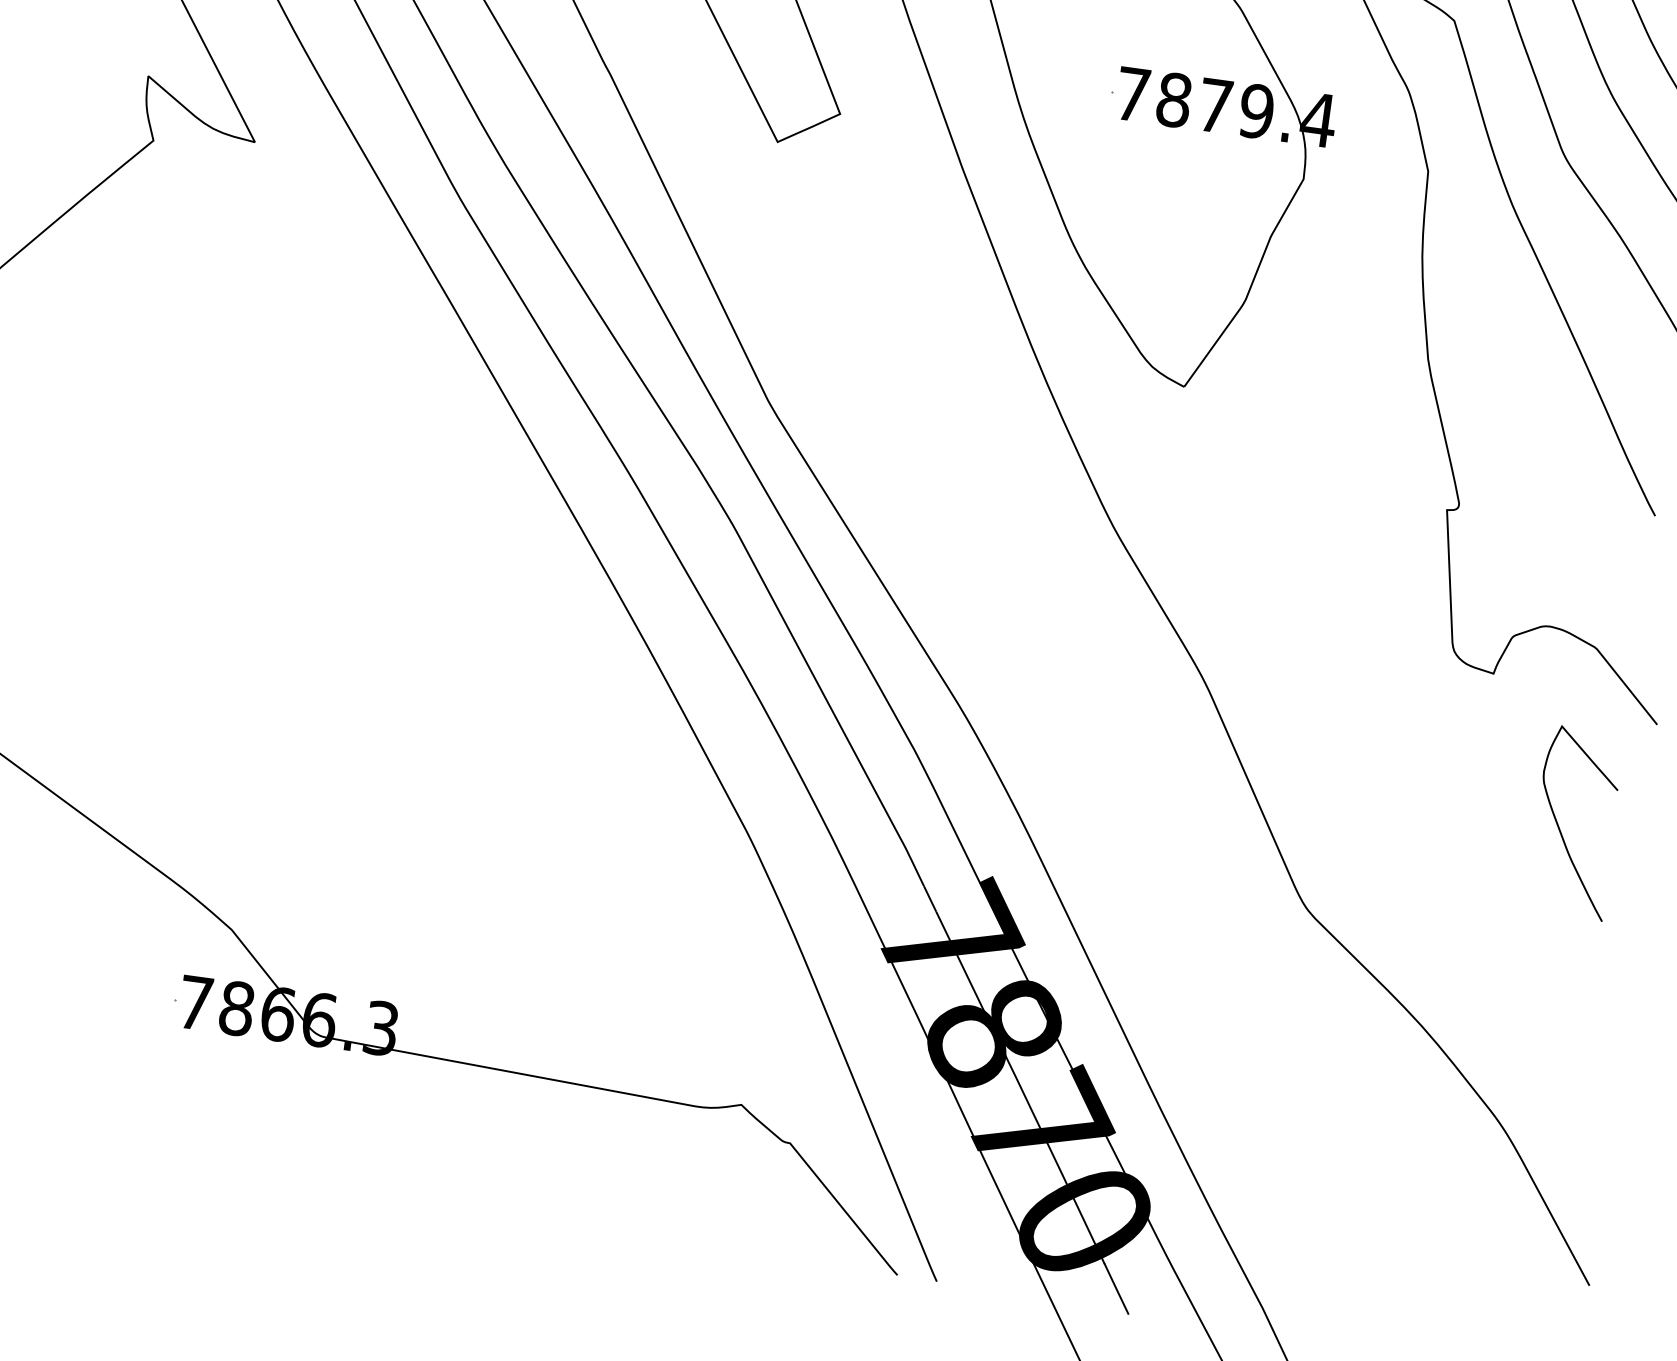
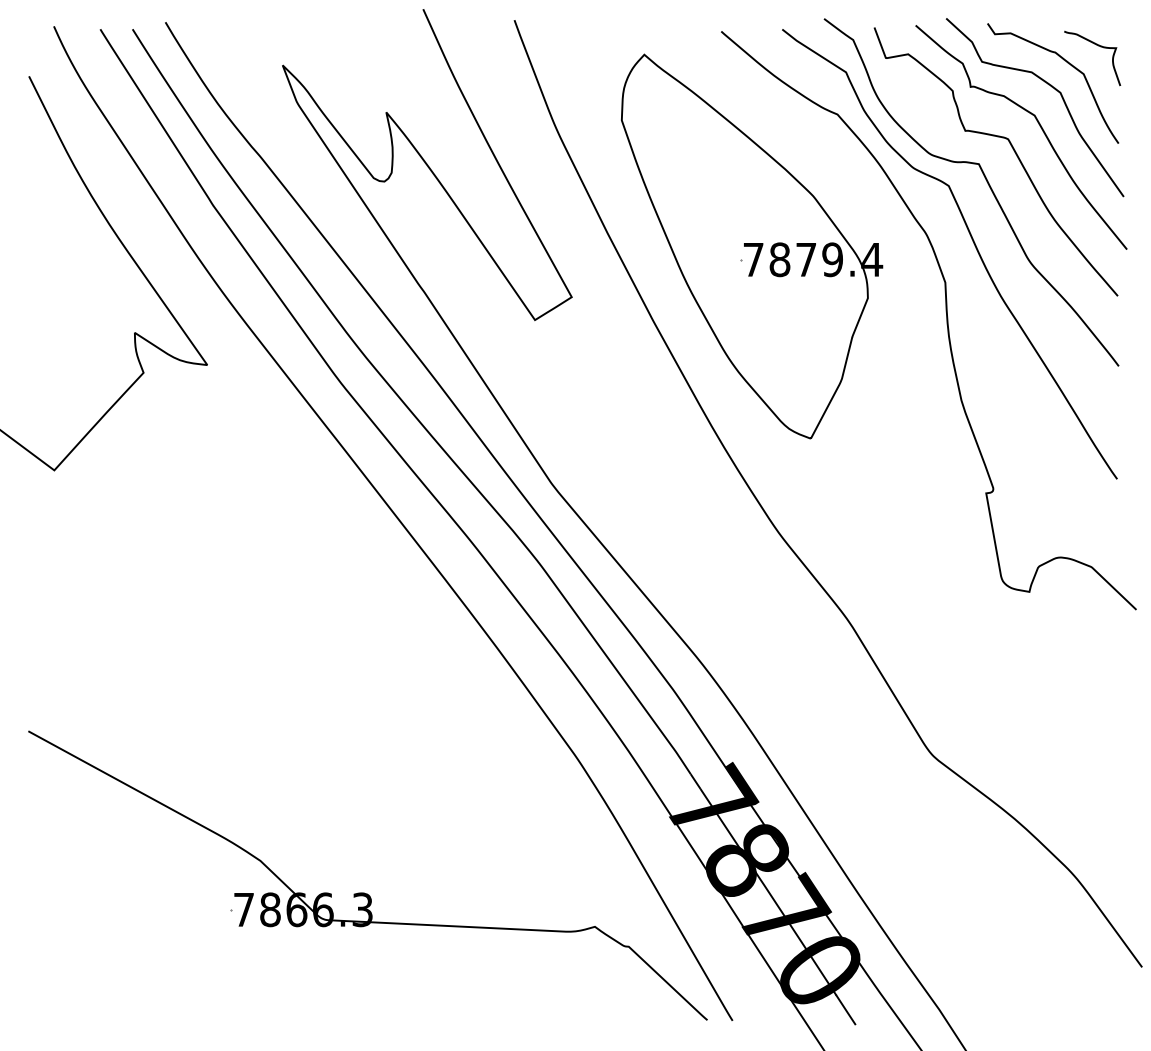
curve: (1560, 827) -> (1084, 682), removed

